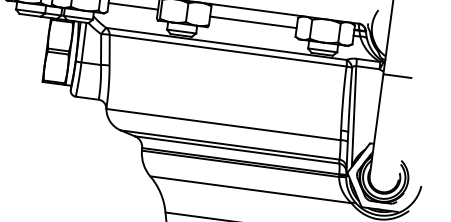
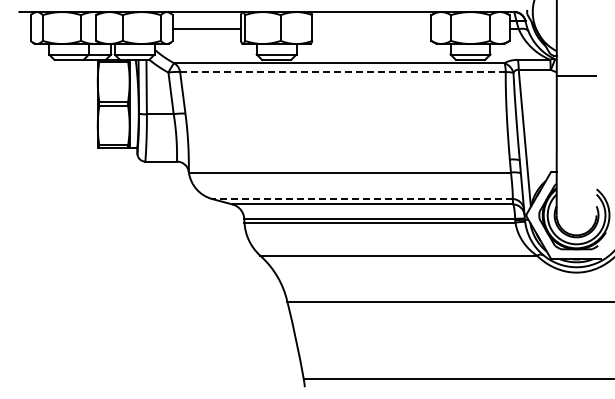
line: (253, 22) -> (371, 29), removed
line: (227, 51) -> (342, 72), solid -> dashed
line: (229, 145) -> (361, 199), solid -> dashed

